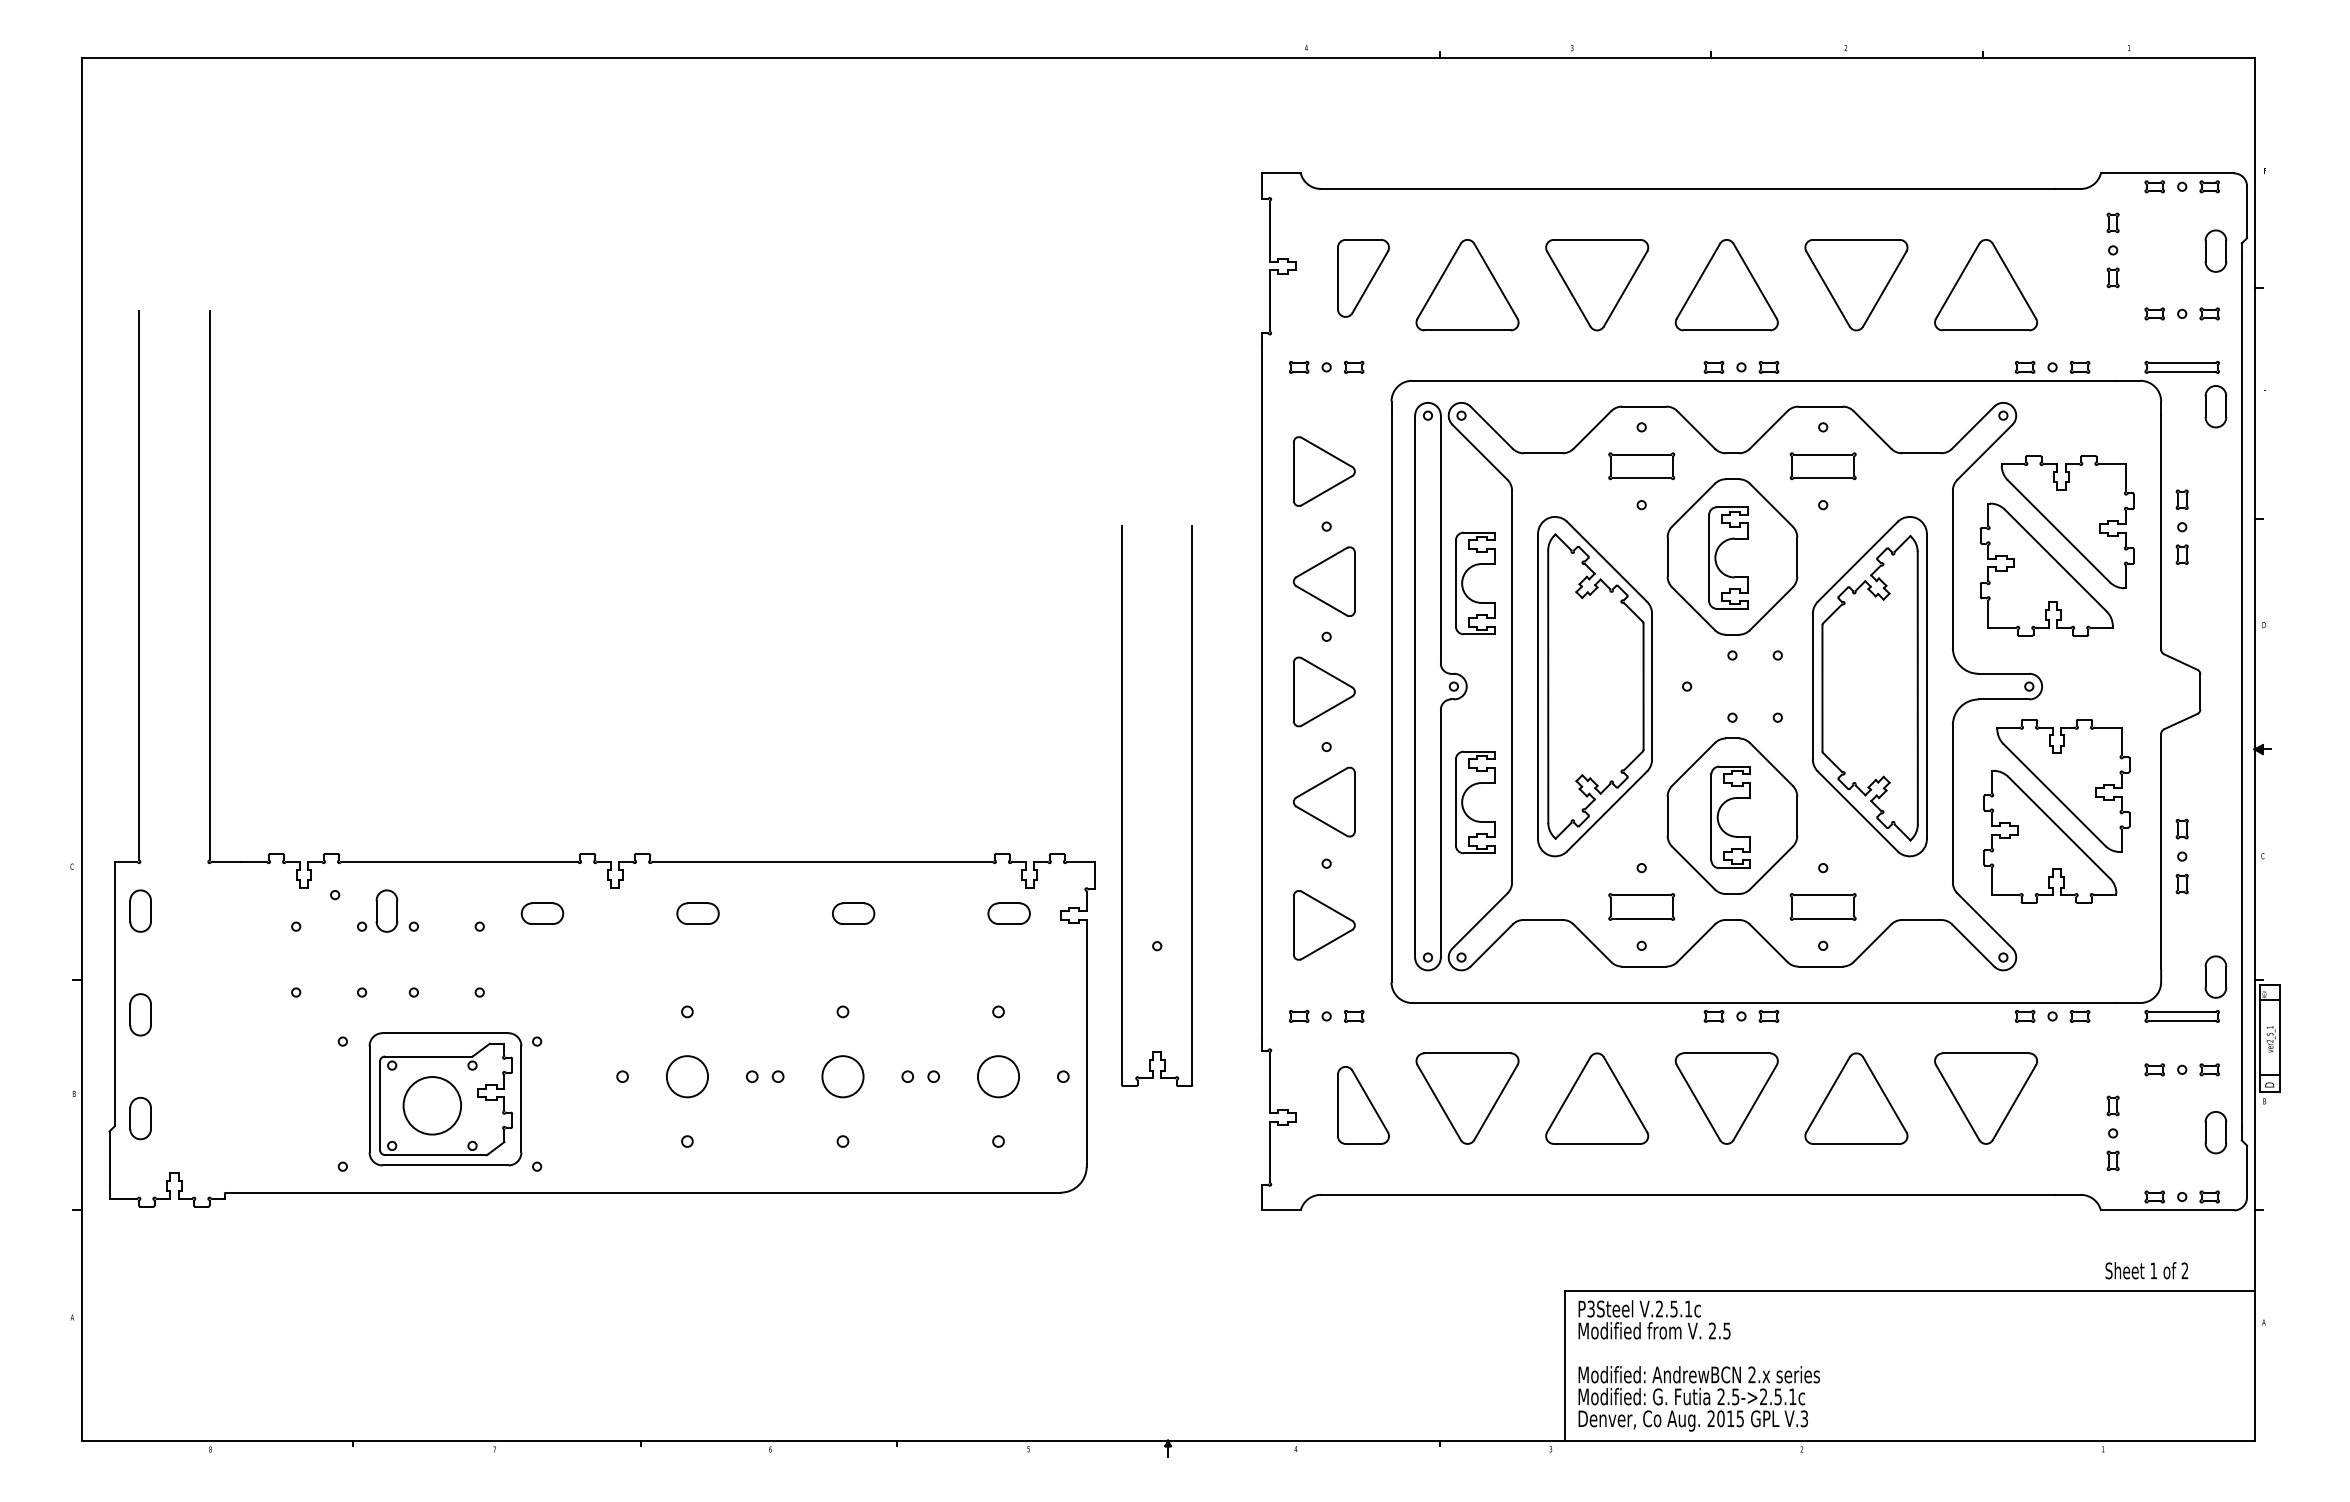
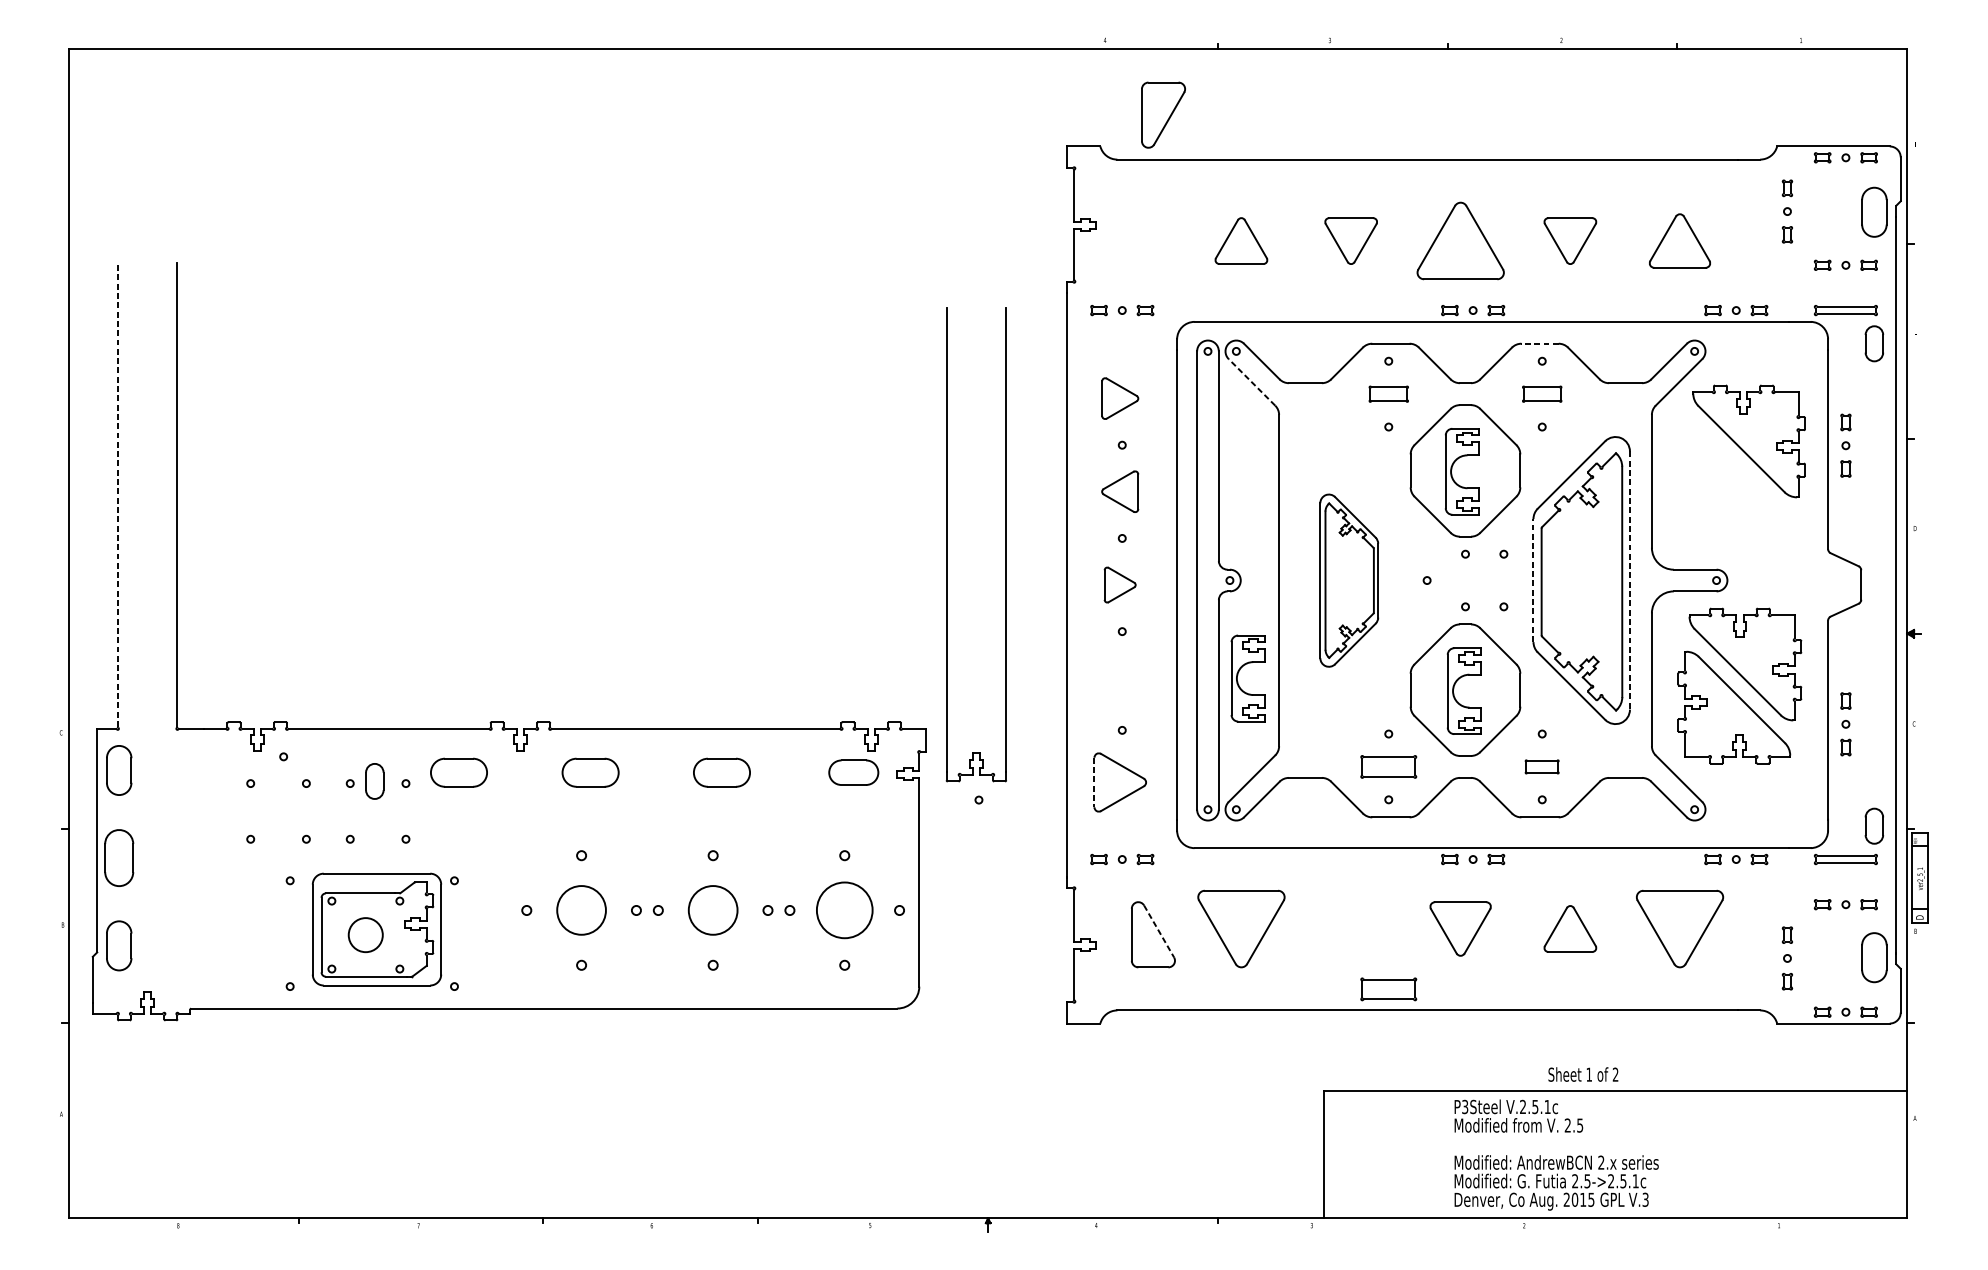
part: (2215, 250) -> (1874, 211), size x1.4
part: (1363, 278) -> (1163, 115), moved
part: (1467, 285) -> (1241, 241), size x0.6
part: (1597, 285) -> (1351, 241), size x0.6
part: (1856, 285) -> (1570, 241), size x0.6
part: (1985, 285) -> (1679, 241), size x0.7
line: (1820, 406) -> (1539, 343), solid -> dashed
line: (1480, 452) -> (1252, 382), solid -> dashed
part: (1641, 466) -> (1388, 394), size x0.7
part: (1822, 466) -> (1541, 394), size x0.7
part: (1323, 471) -> (1119, 398), size x0.7
part: (2046, 569) -> (1731, 481), removed
part: (1323, 581) -> (1119, 491), size x0.7
part: (1463, 582) -> (1238, 492), removed
line: (139, 584) -> (118, 494), solid -> dashed
part: (1594, 686) -> (1348, 580), size x0.6
line: (1812, 686) -> (1533, 580), solid -> dashed
line: (1926, 686) -> (1629, 580), solid -> dashed
part: (1323, 691) -> (1119, 584), size x0.6
part: (1323, 801) -> (1119, 677), removed
part: (1191, 805) -> (1005, 544), moved
part: (1822, 906) -> (1541, 766), size x0.6
part: (140, 910) -> (119, 769), size x1.4
part: (386, 910) -> (374, 780), moved
part: (542, 913) -> (459, 772), size x1.6
part: (697, 913) -> (590, 772), size x1.6
part: (853, 913) -> (722, 772), size x1.6
part: (1008, 913) -> (853, 772), size x1.4
line: (1293, 925) -> (1094, 782), solid -> dashed
part: (140, 1014) -> (119, 857), size x1.6
circle: (687, 1076) -> (581, 910), size x1.4
circle: (842, 1076) -> (712, 910), size x1.4
circle: (998, 1076) -> (844, 910), size x1.6
part: (1597, 1098) -> (1351, 928), removed
part: (1726, 1098) -> (1460, 928), size x0.7
part: (1856, 1098) -> (1570, 928), size x0.6
line: (1370, 1101) -> (1159, 931), solid -> dashed
circle: (431, 1105) -> (365, 934), size x0.7
part: (140, 1118) -> (119, 945), size x1.4
part: (2215, 1132) -> (1874, 957), size x1.4
part: (1641, 1169) -> (1388, 988), added
text: (2146, 1270) -> (1583, 1074), moved
text: (1698, 1365) -> (1556, 1154), moved

